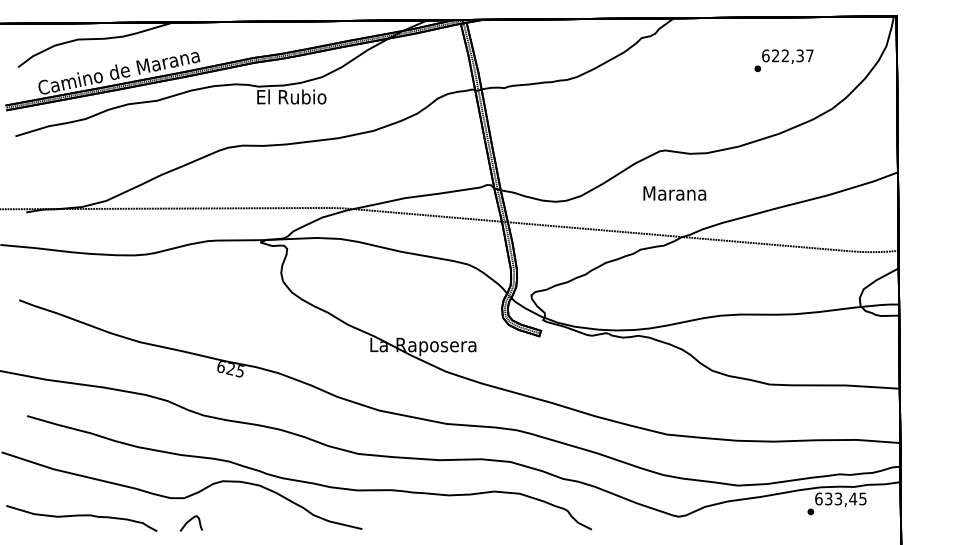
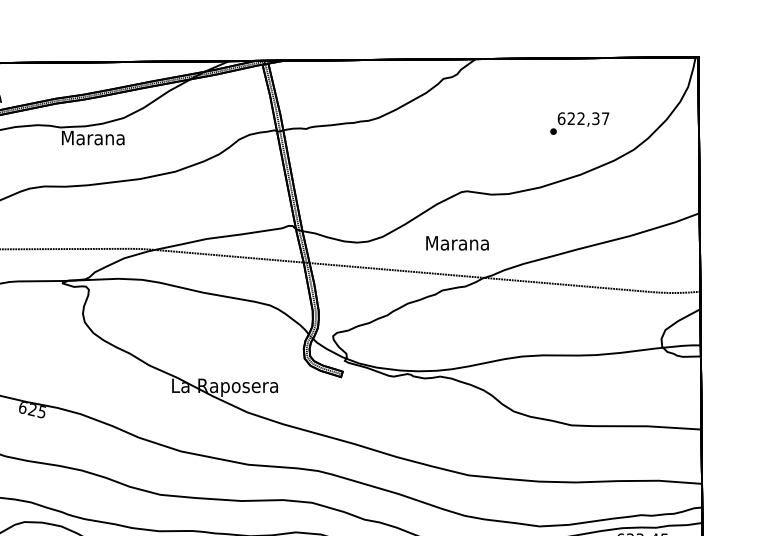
text: (783, 60) -> (579, 123), moved
text: (291, 96) -> (93, 137), El Rubio -> Marana
text: (674, 193) -> (457, 243), moved

